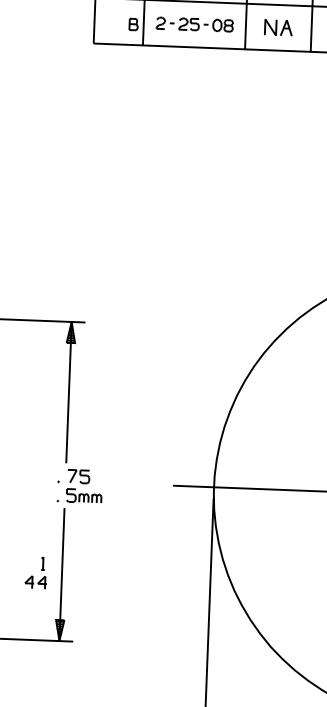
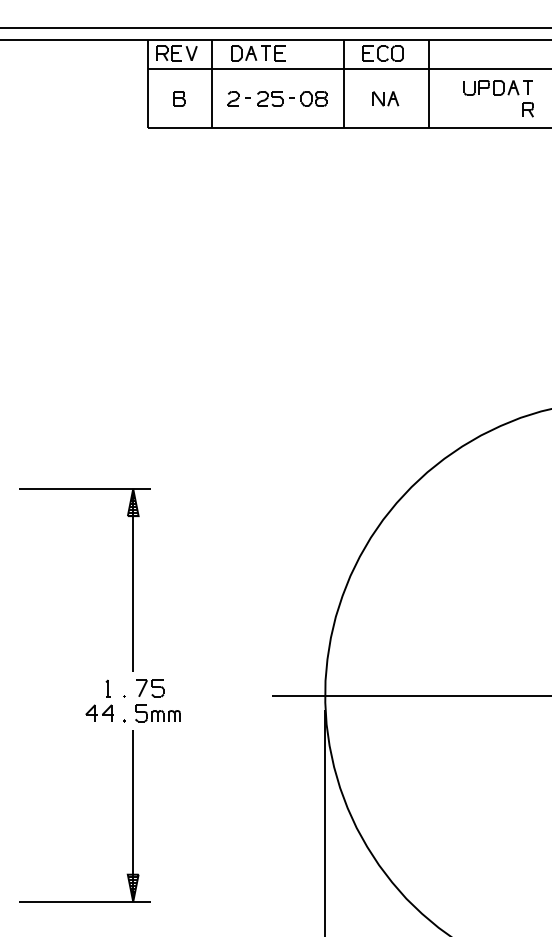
part: (133, 24) -> (179, 98), moved
part: (278, 27) -> (385, 98), size x0.71
part: (31, 575) -> (94, 704), moved

